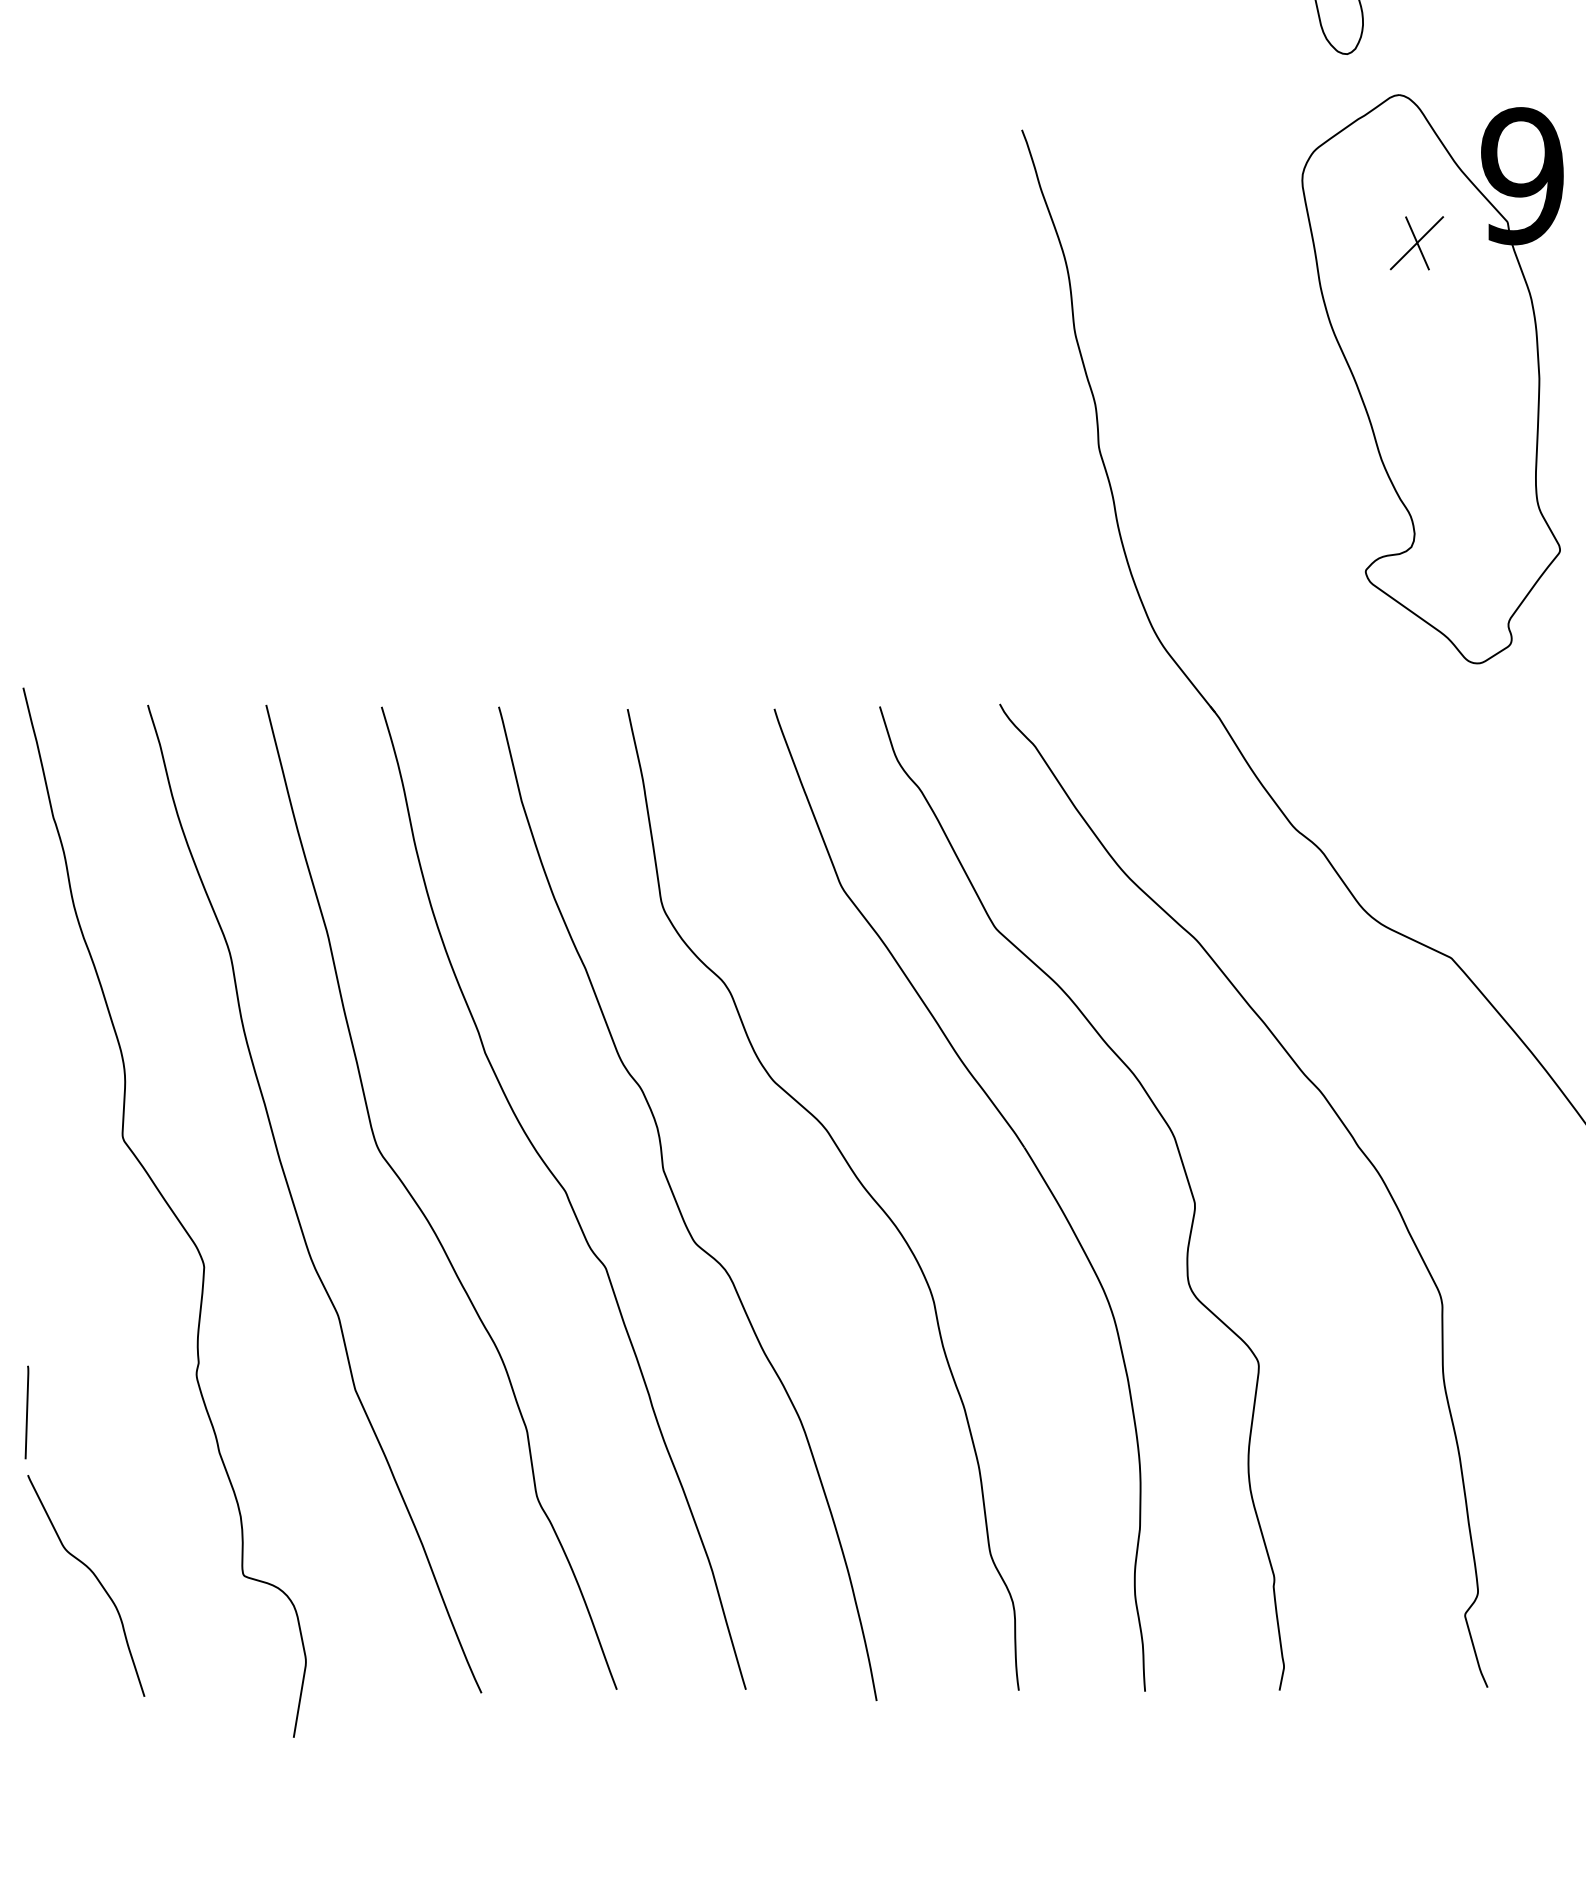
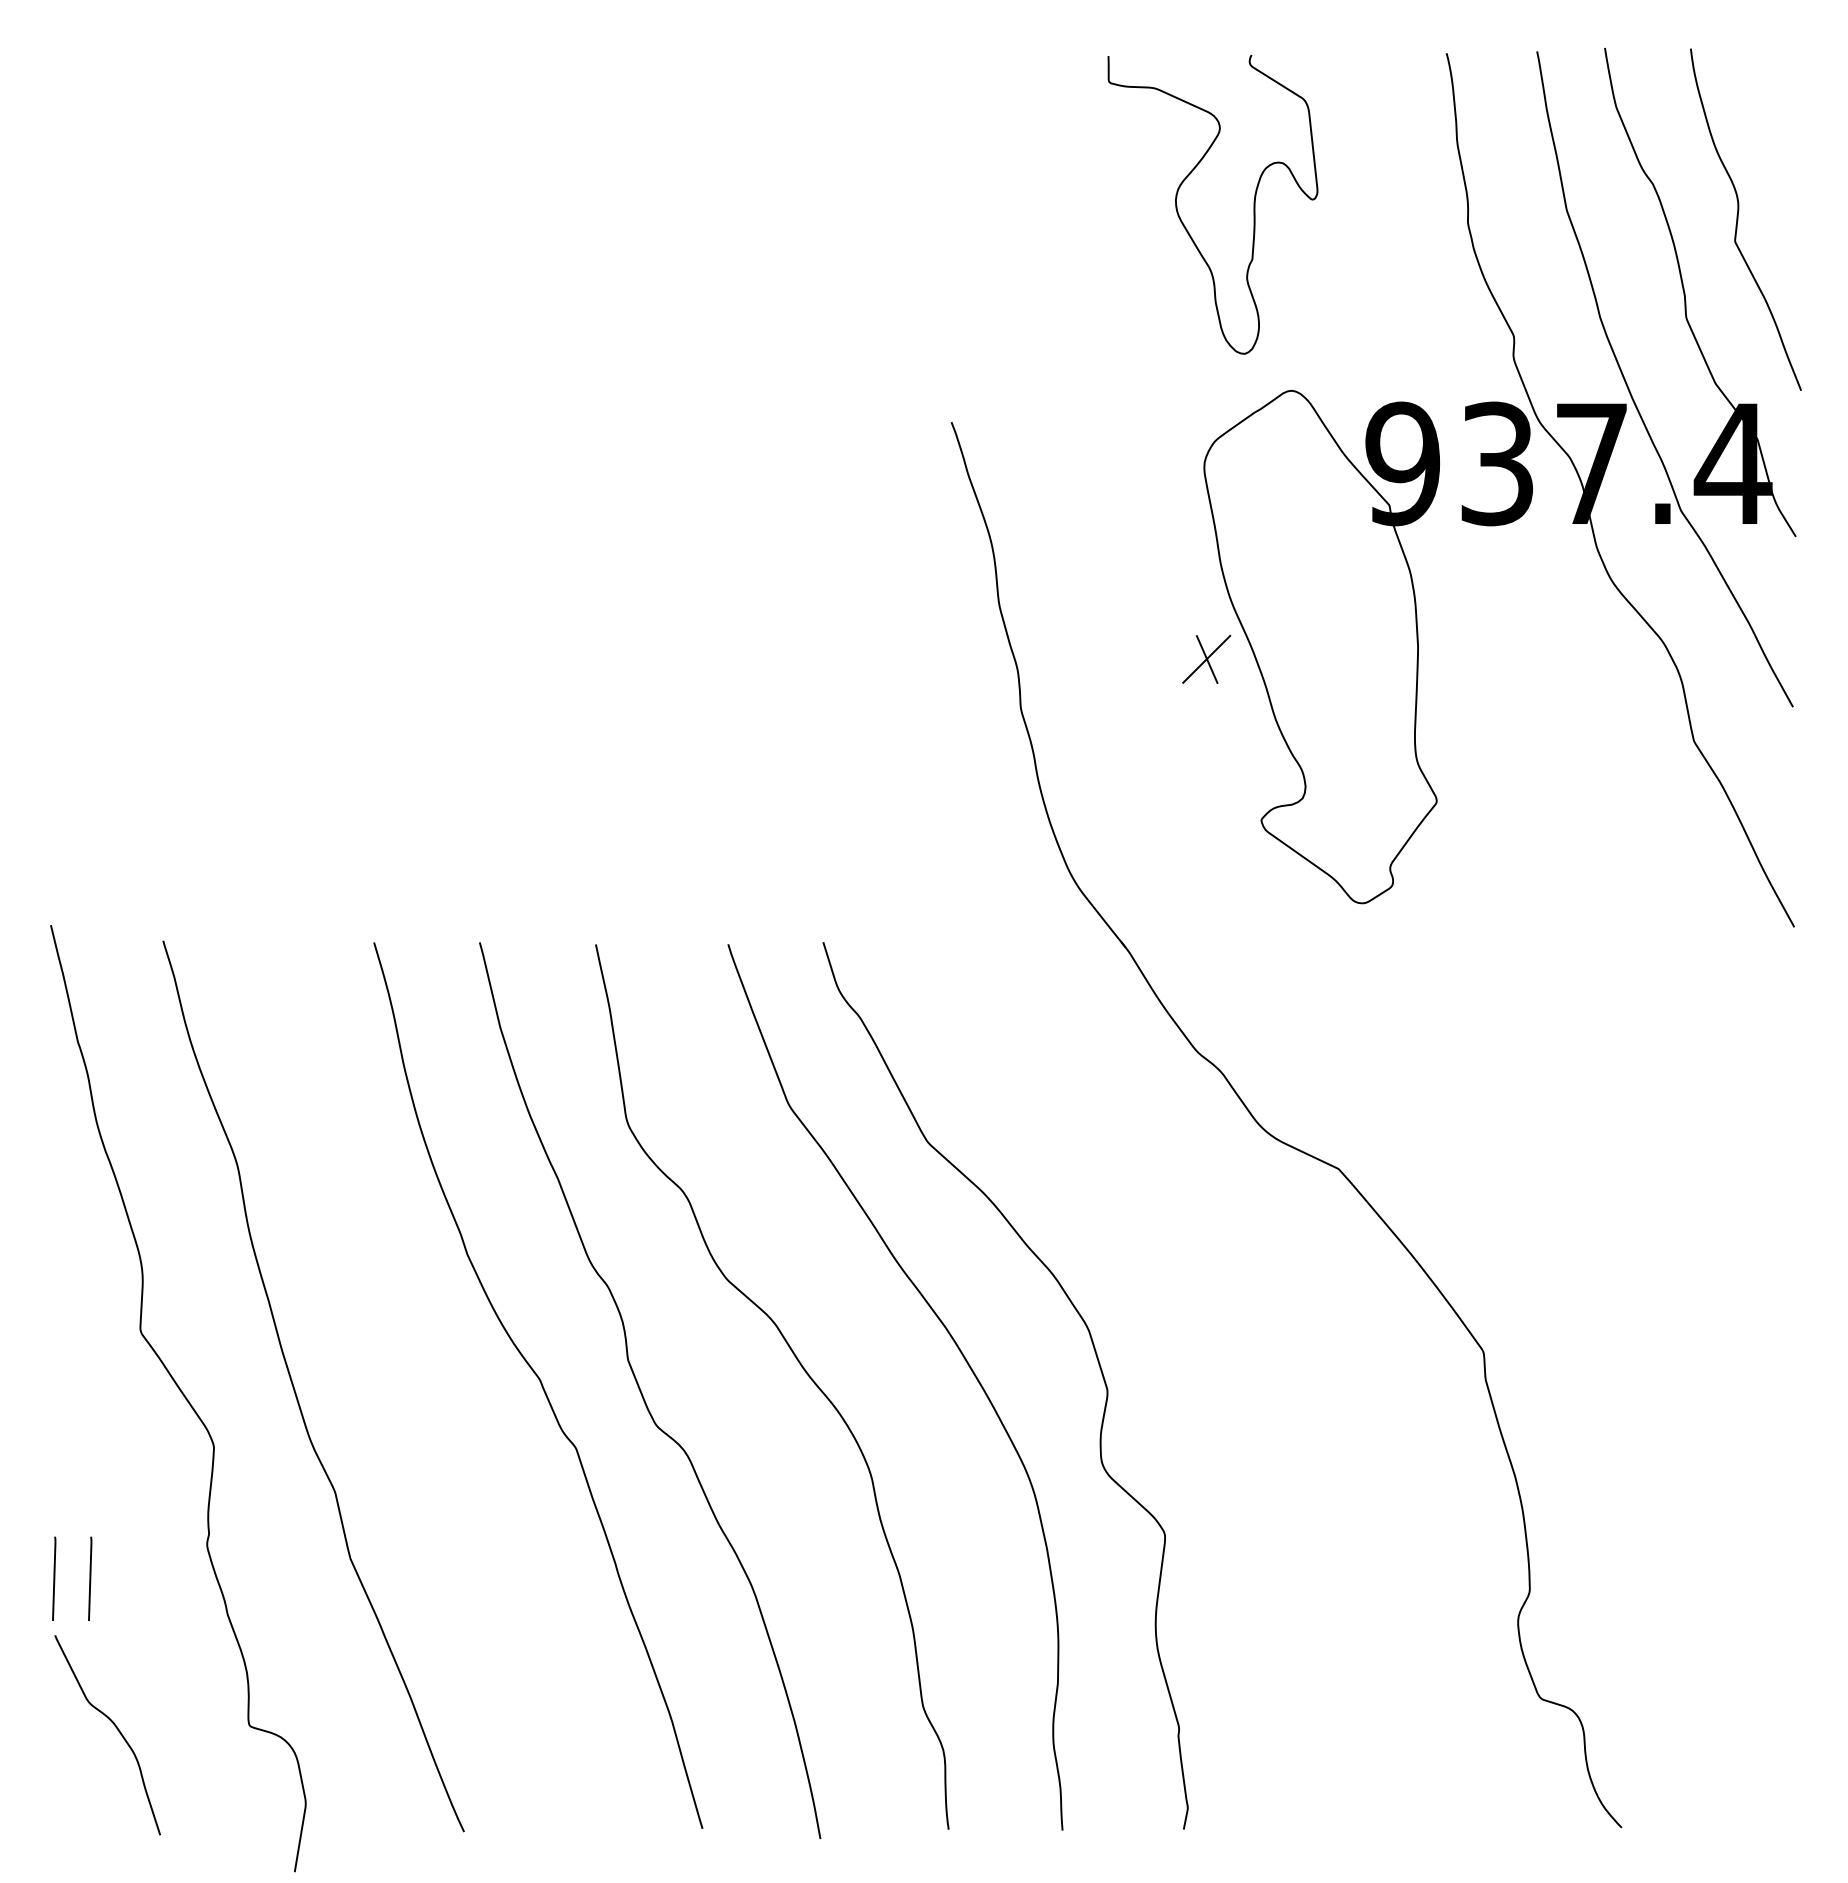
part: (1416, 242) -> (1206, 658), moved
curve: (1342, 1124) -> (1240, 1319), removed
curve: (420, 1208) -> (409, 1394), removed
line: (67, 1412) -> (90, 1578), added

